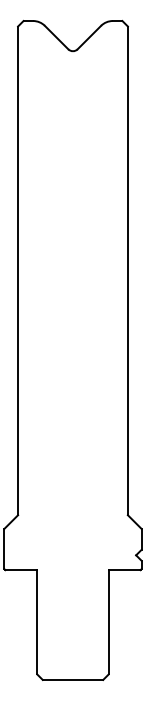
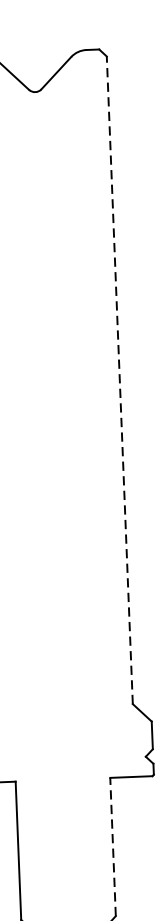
line: (127, 270) -> (119, 379), solid -> dashed
line: (108, 621) -> (112, 845), solid -> dashed

